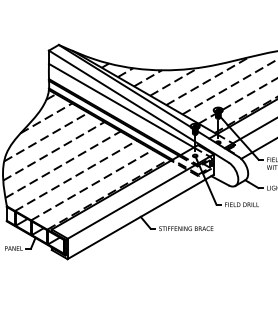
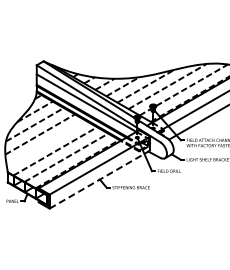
line: (63, 164) -> (46, 143), removed
line: (141, 216) -> (100, 179), solid -> dashed

